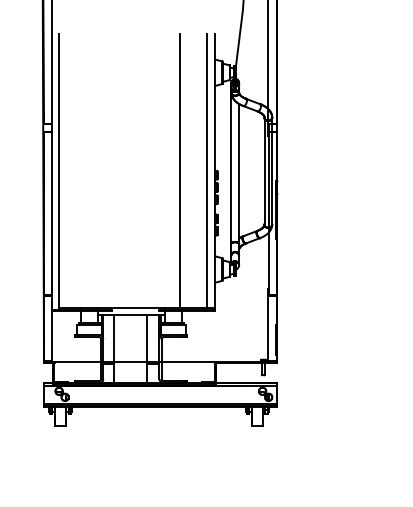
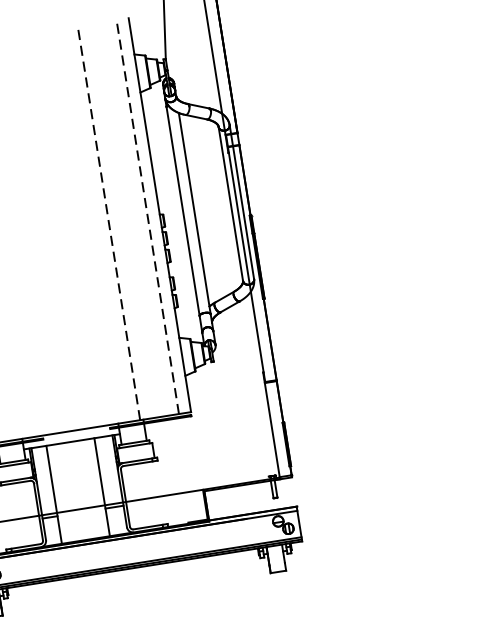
line: (179, 171) -> (108, 223), solid -> dashed
line: (206, 171) -> (147, 217), solid -> dashed

